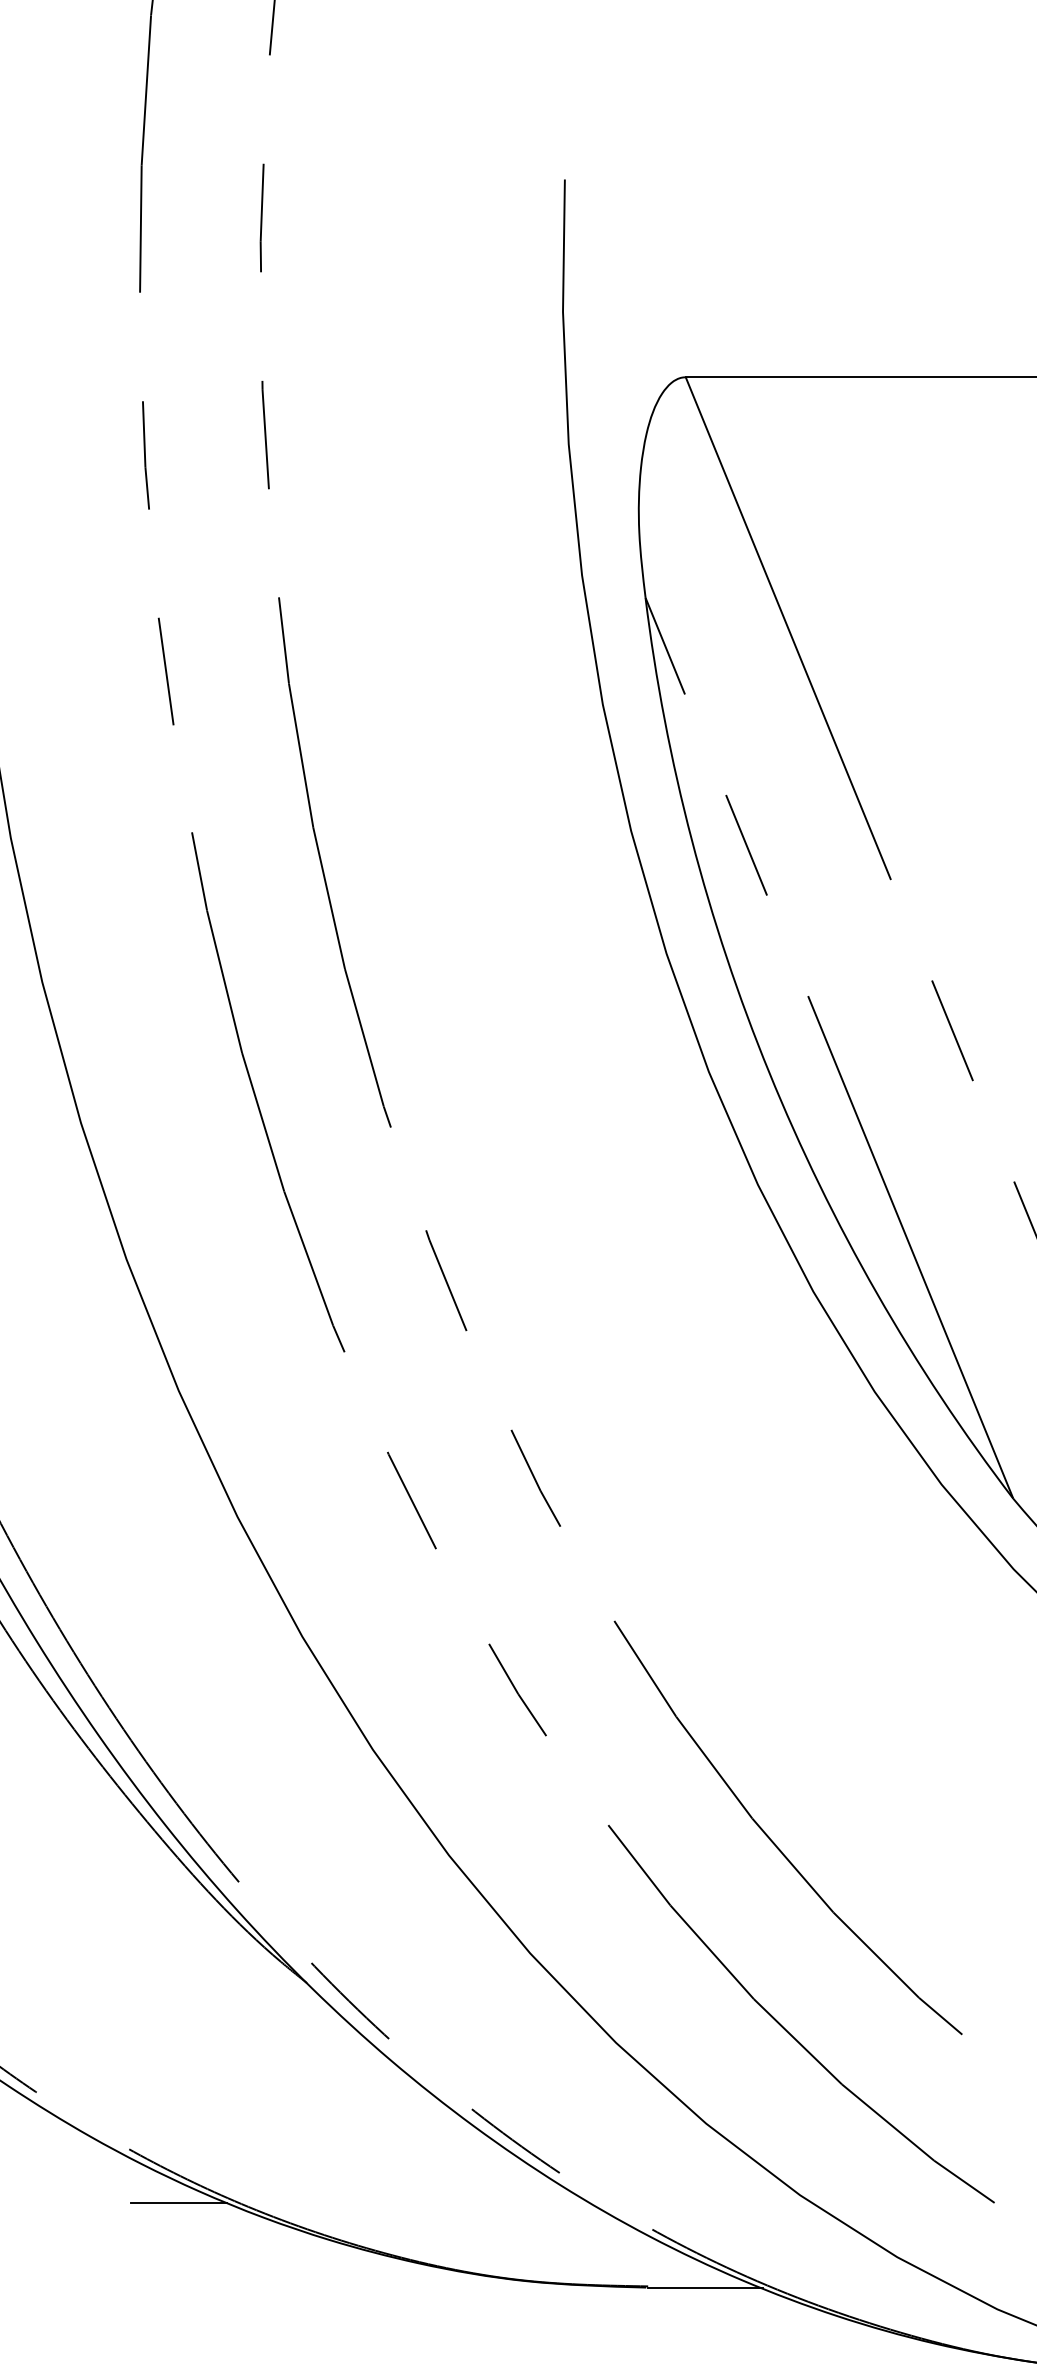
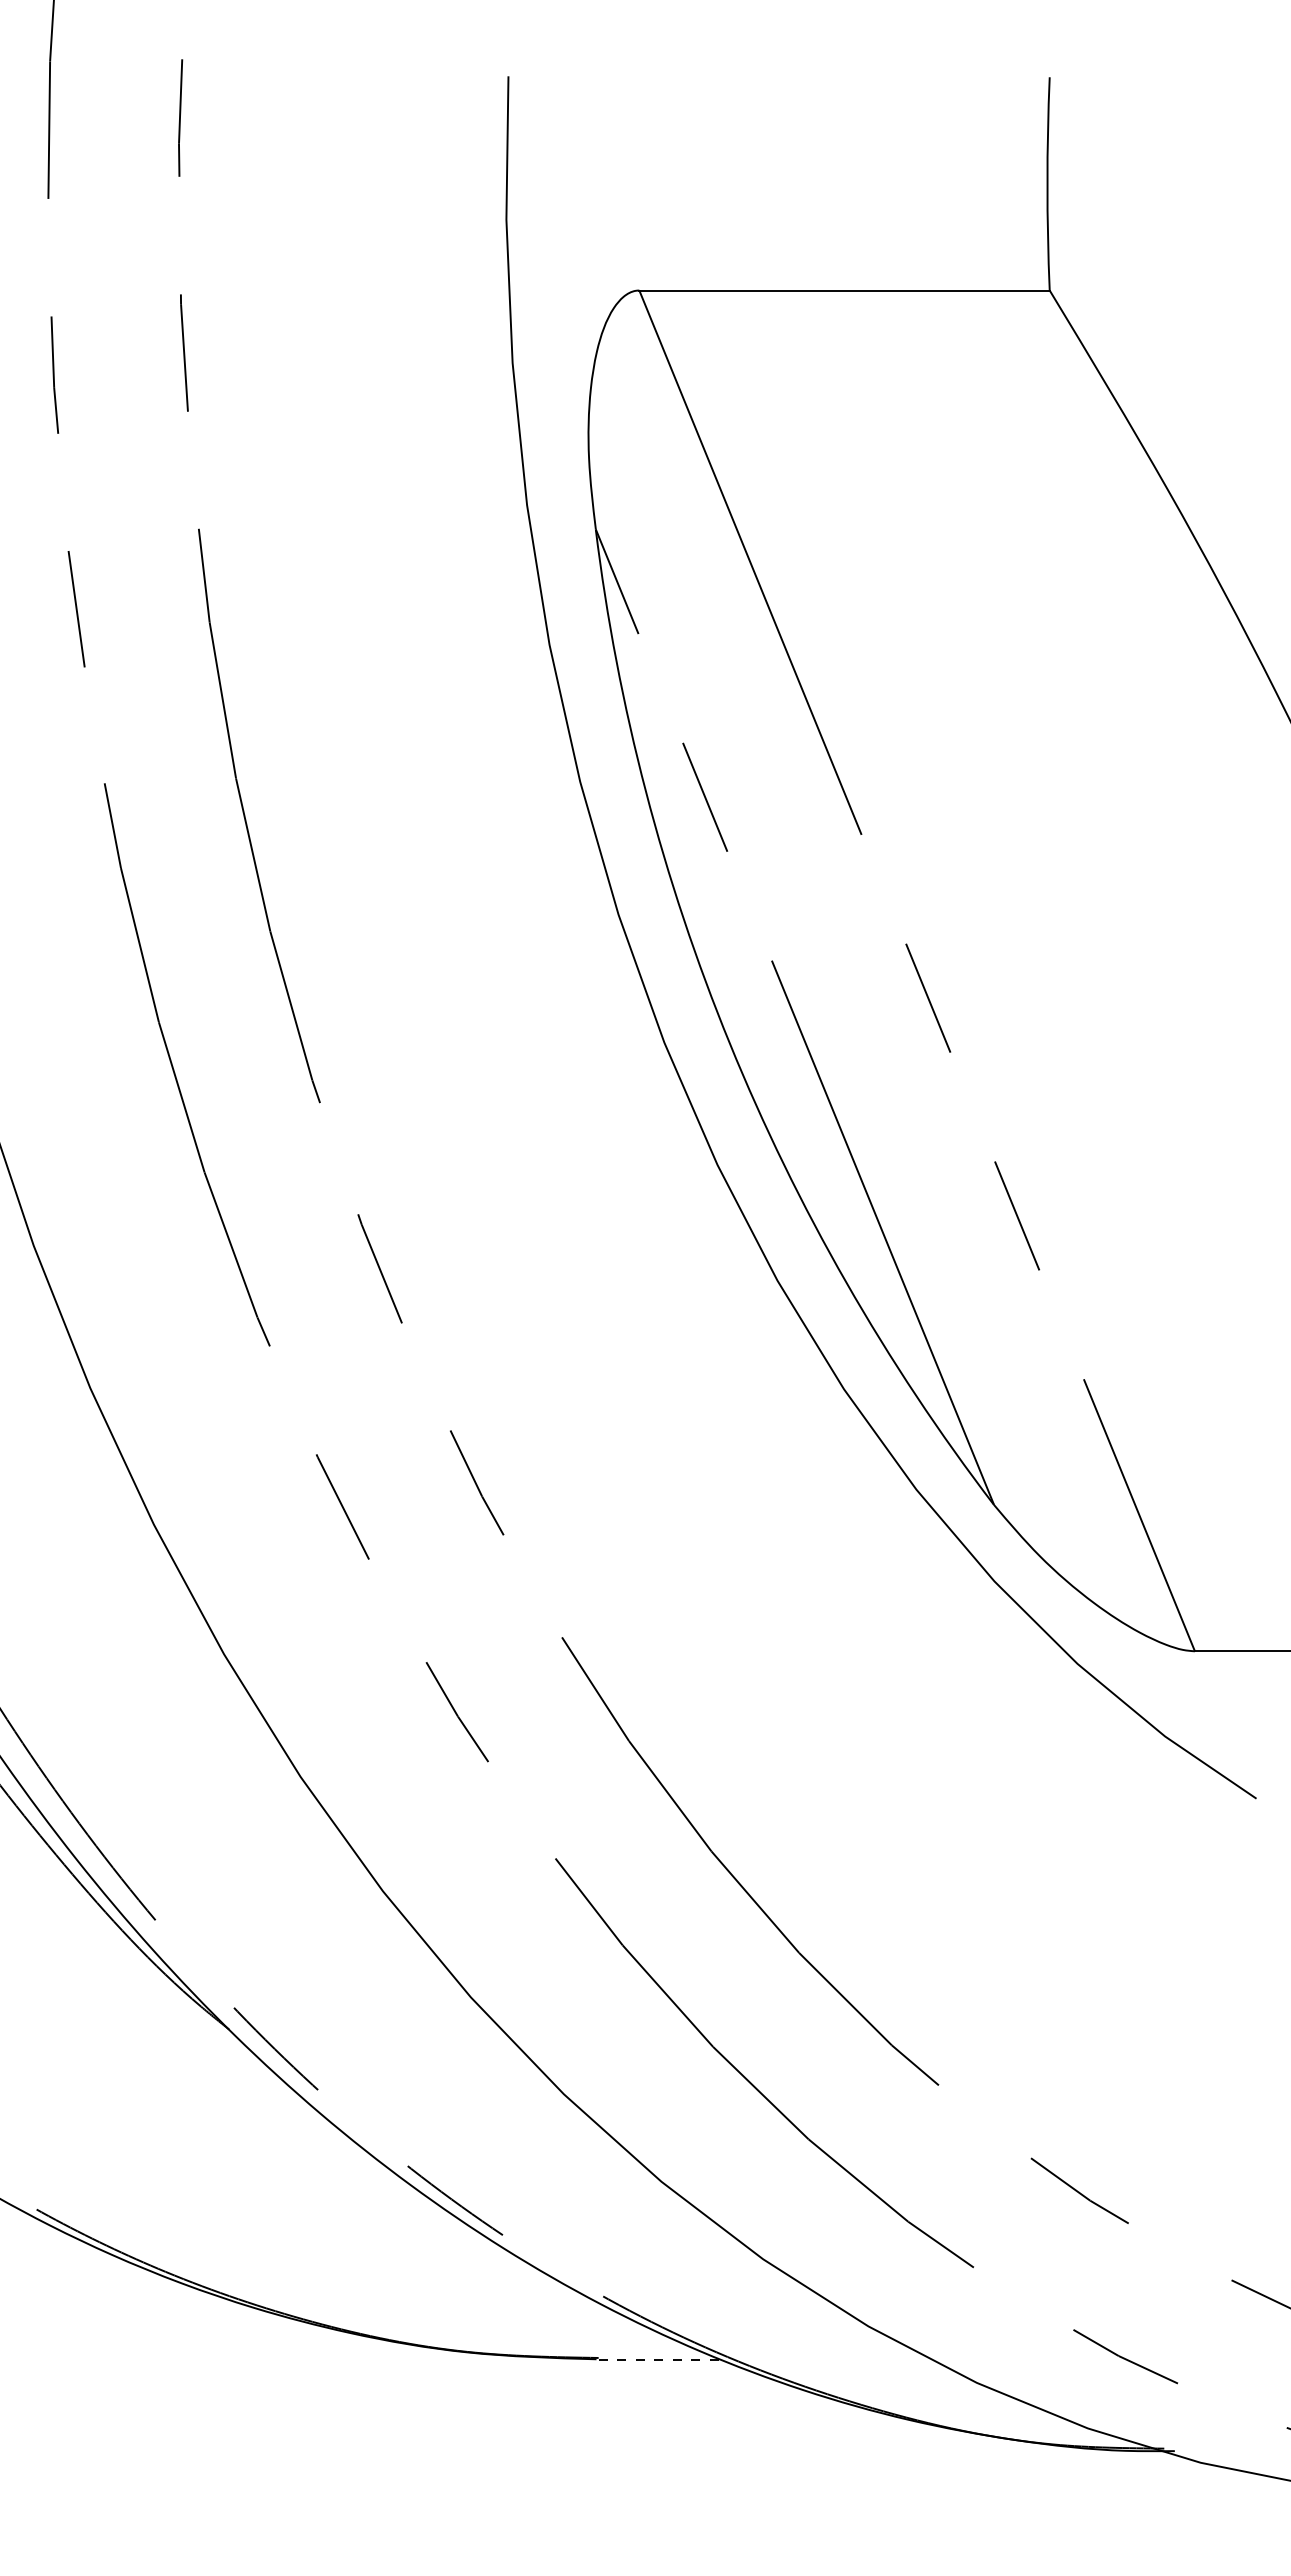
line: (178, 2202) -> (90, 2267), removed
line: (706, 2287) -> (661, 2359), solid -> dashed

